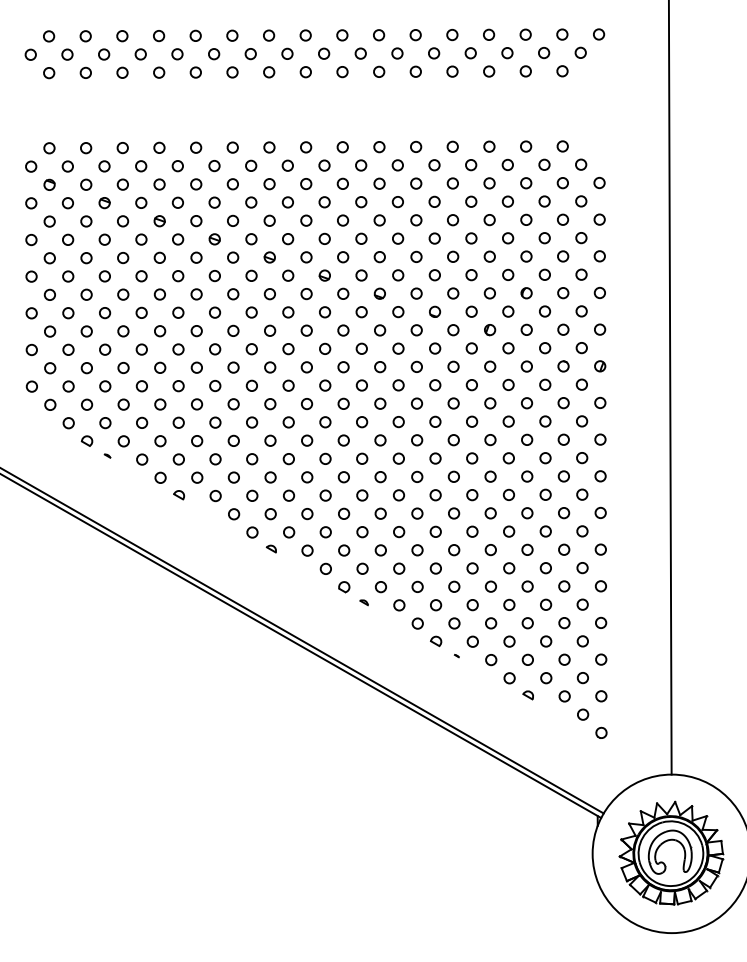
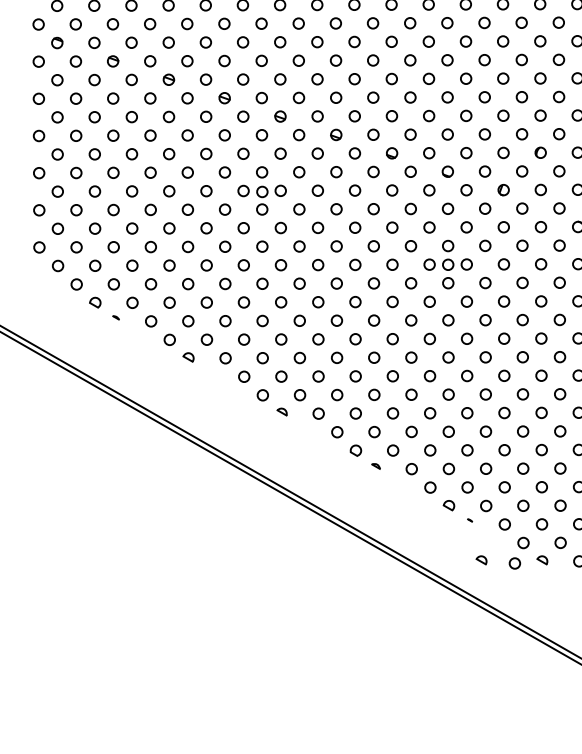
circle: (251, 331) -> (261, 191), added
circle: (435, 403) -> (448, 264), added
part: (467, 695) -> (480, 560), added
circle: (501, 698) -> (515, 563), added

